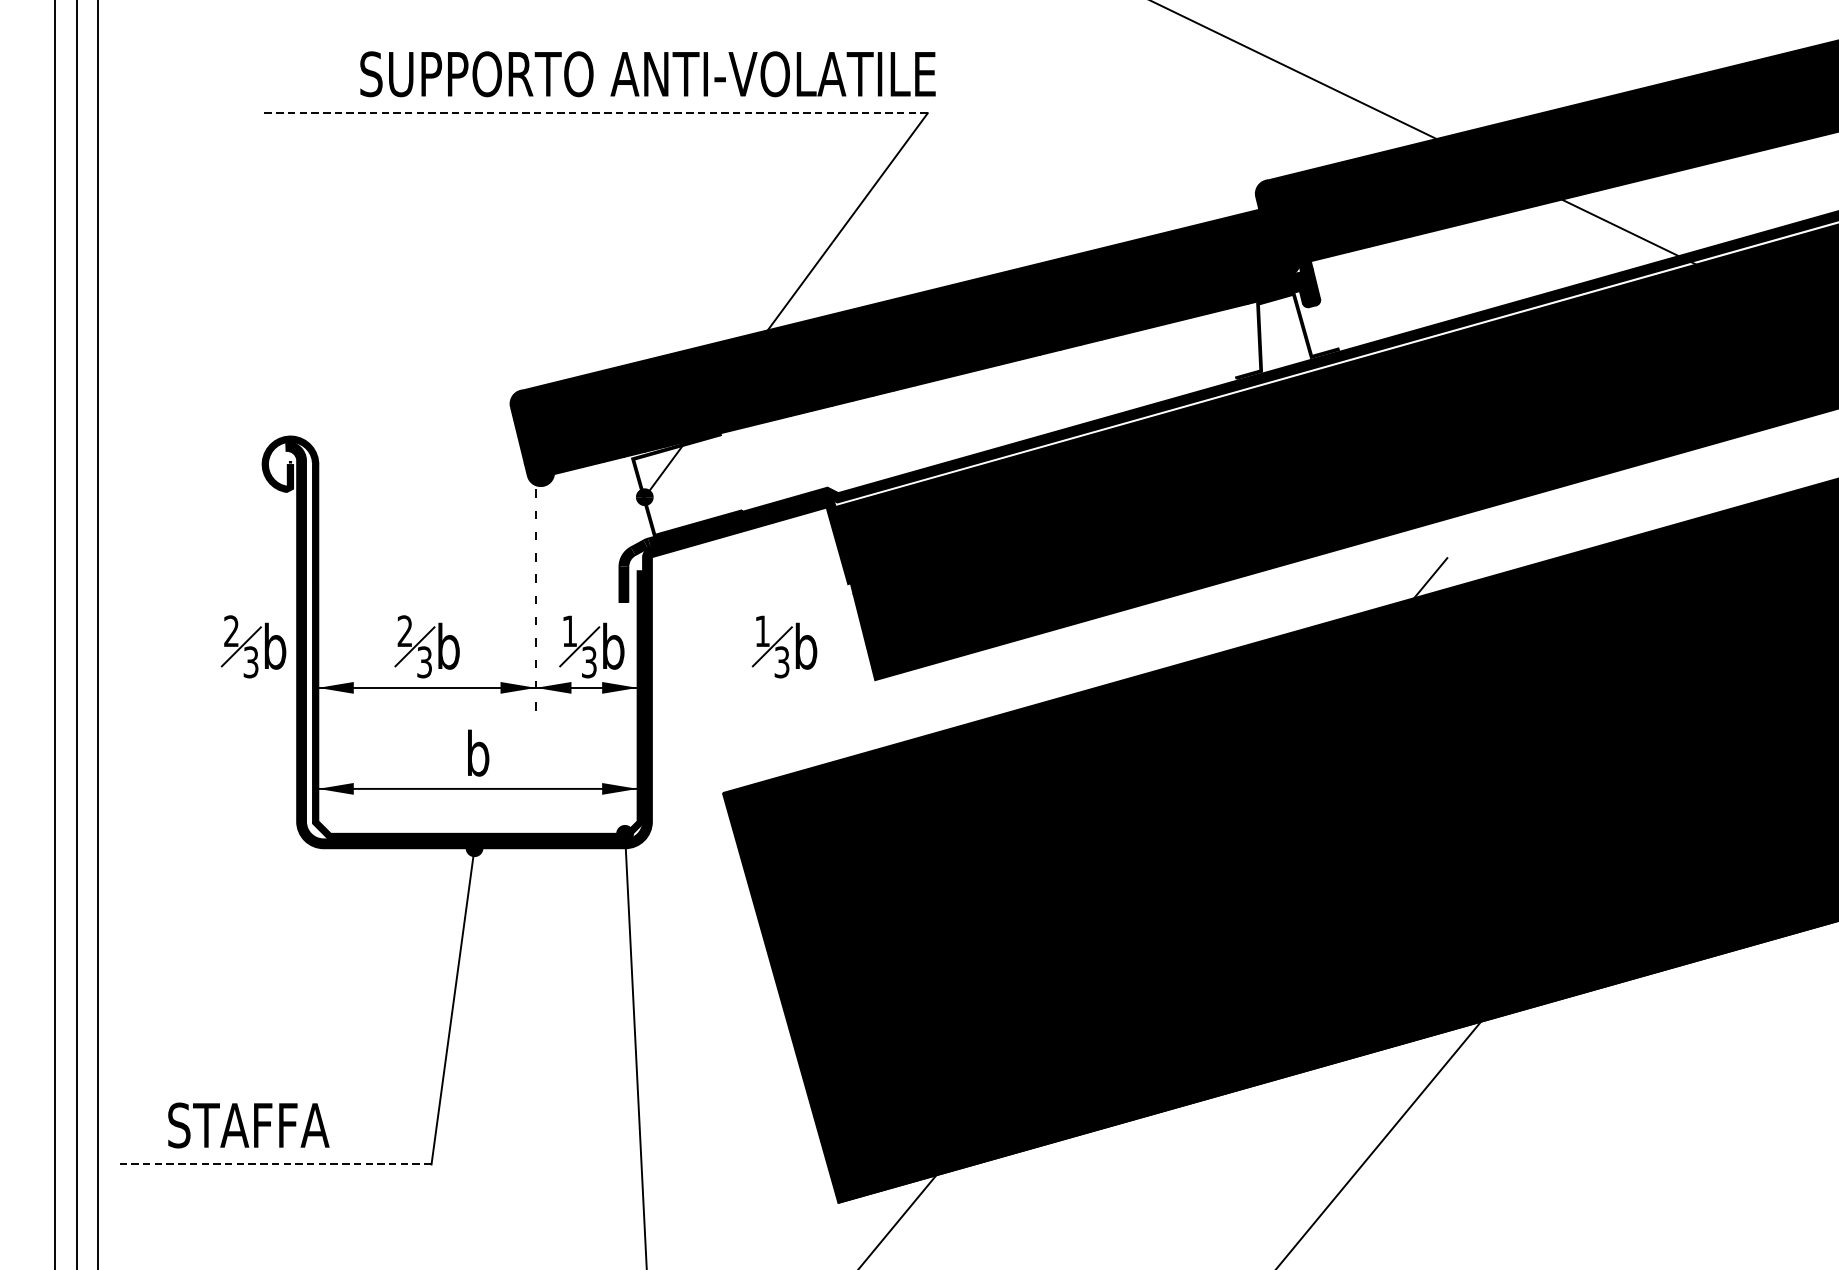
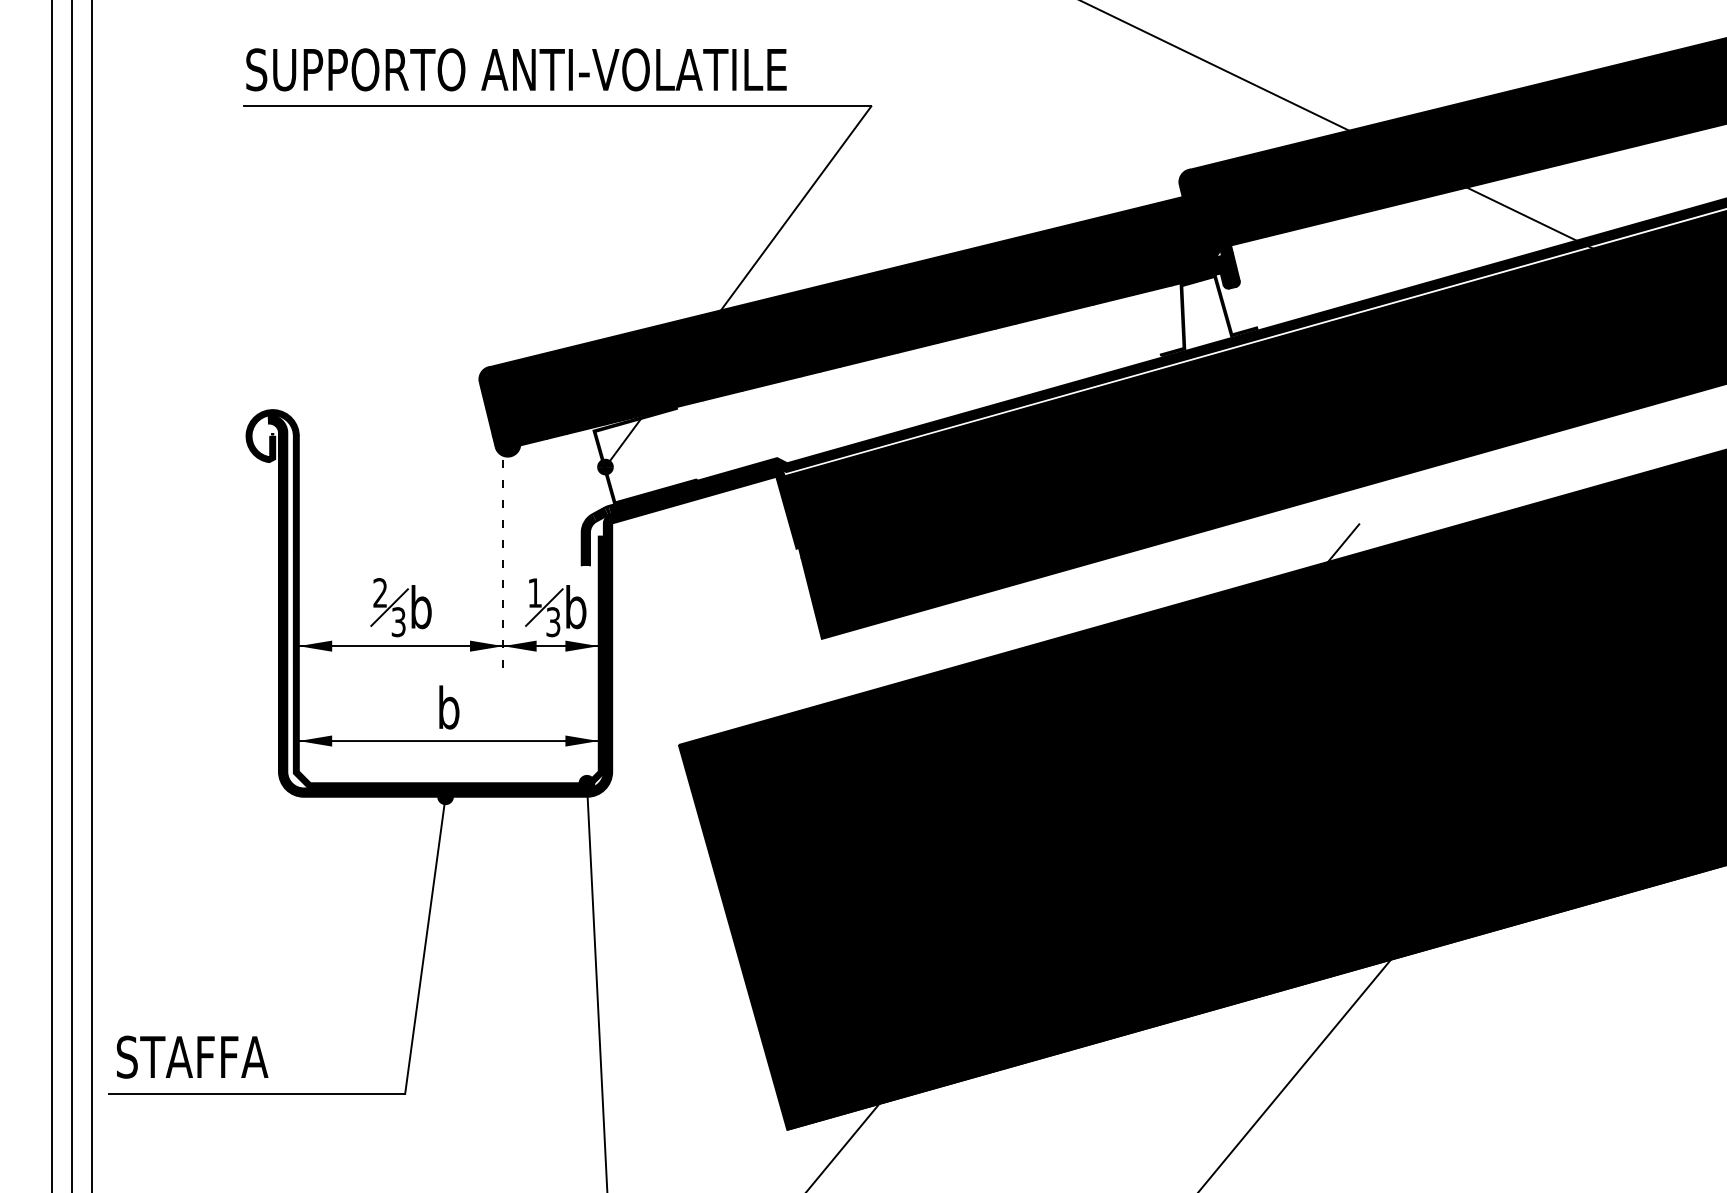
text: (648, 73) -> (516, 69), moved
line: (593, 113) -> (557, 106), dashed -> solid
part: (252, 646) -> (237, 607), removed
part: (784, 646) -> (736, 607), removed
text: (248, 1124) -> (192, 1056), moved
line: (274, 1164) -> (257, 1093), dashed -> solid

